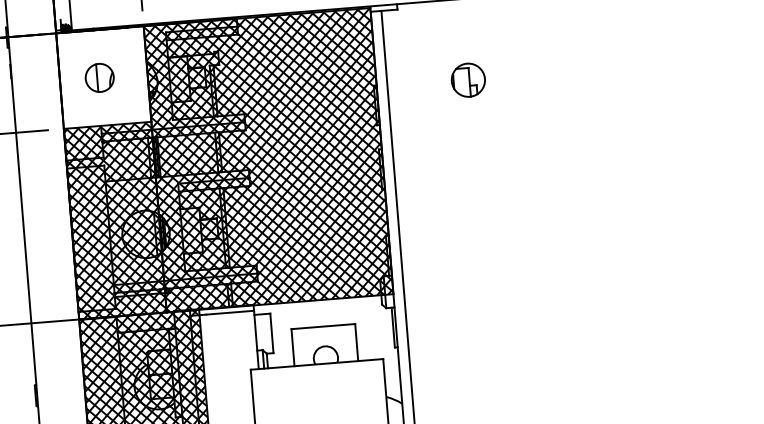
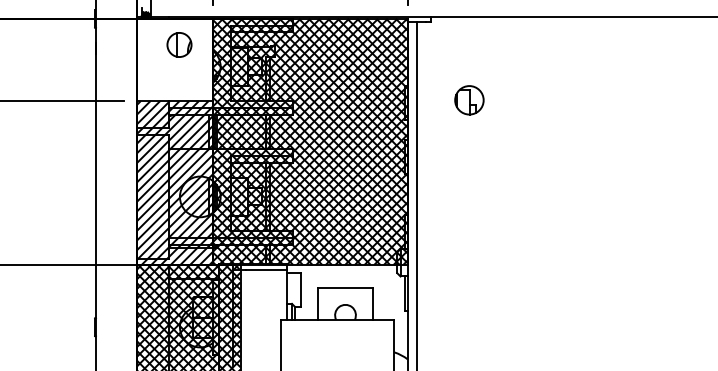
part: (99, 77) -> (179, 44), moved
part: (468, 80) -> (469, 100), moved
hatch: (114, 221) -> (174, 183), removed

